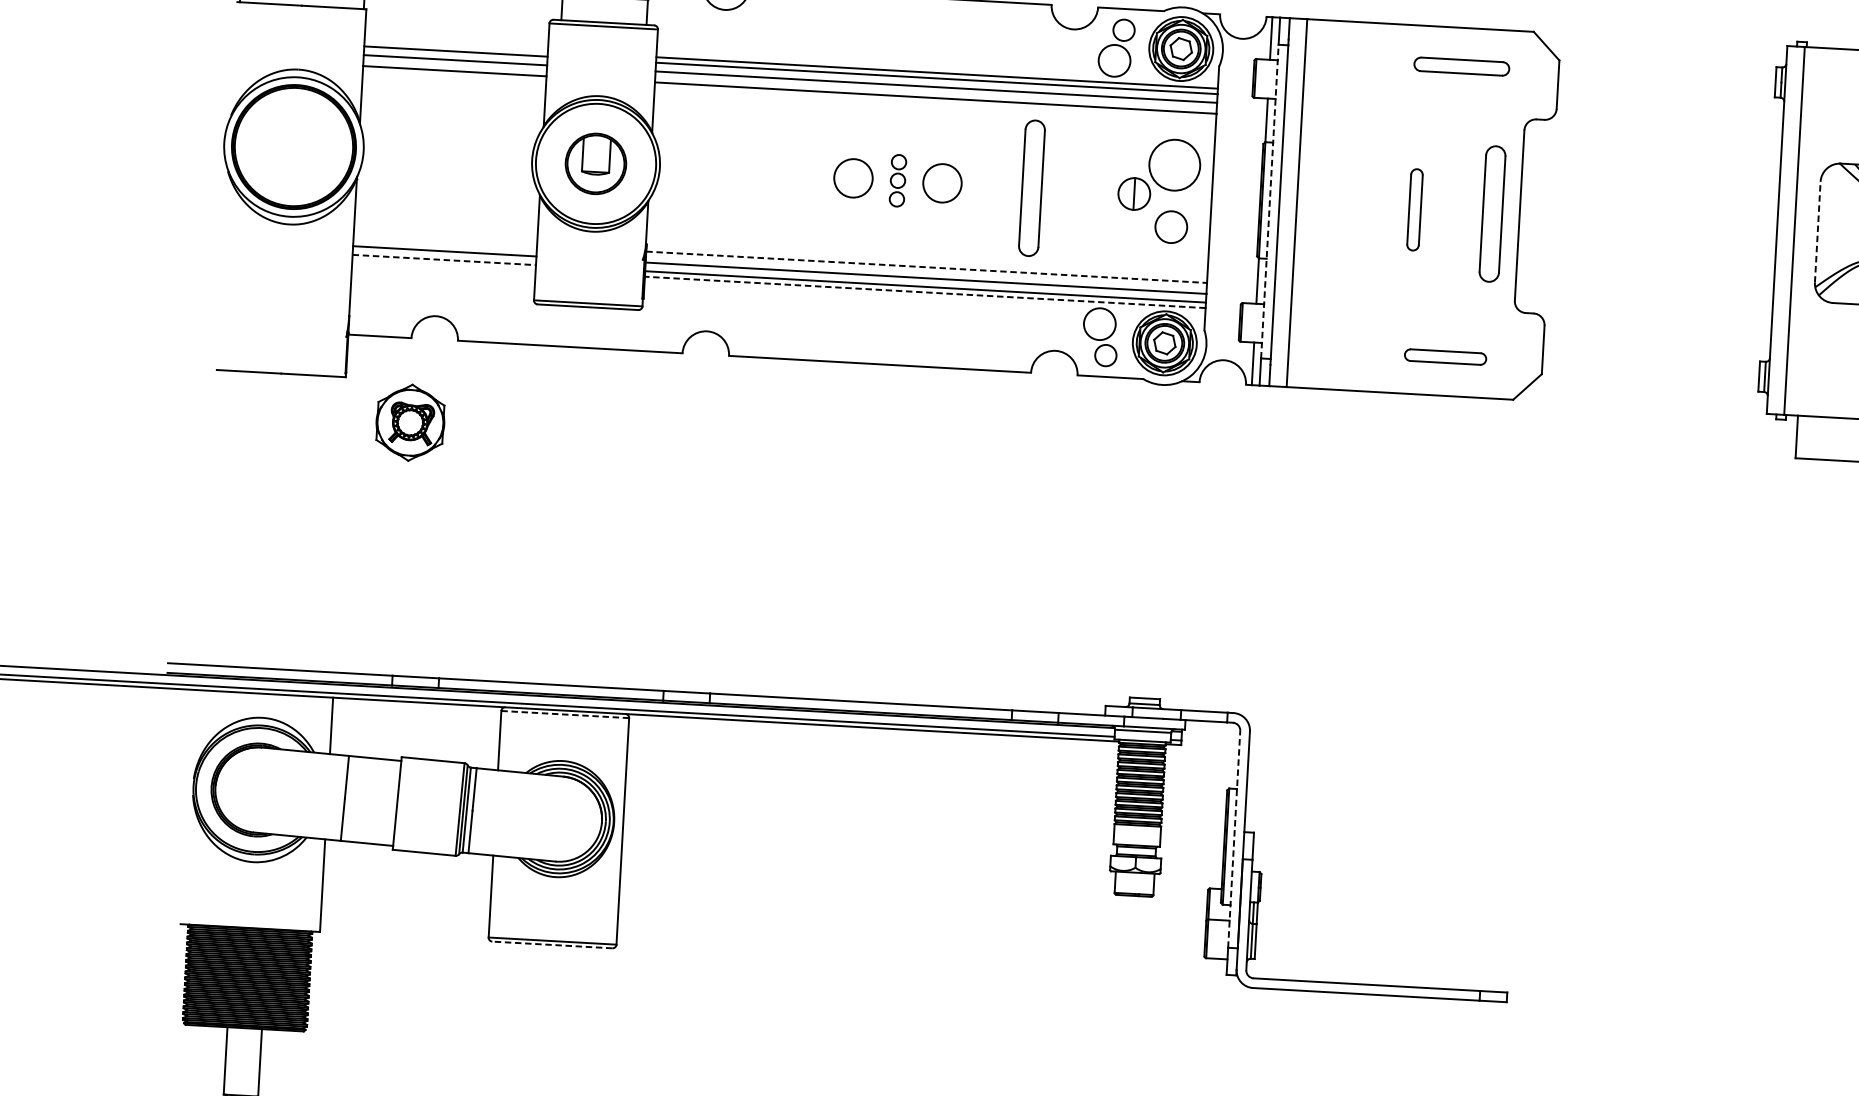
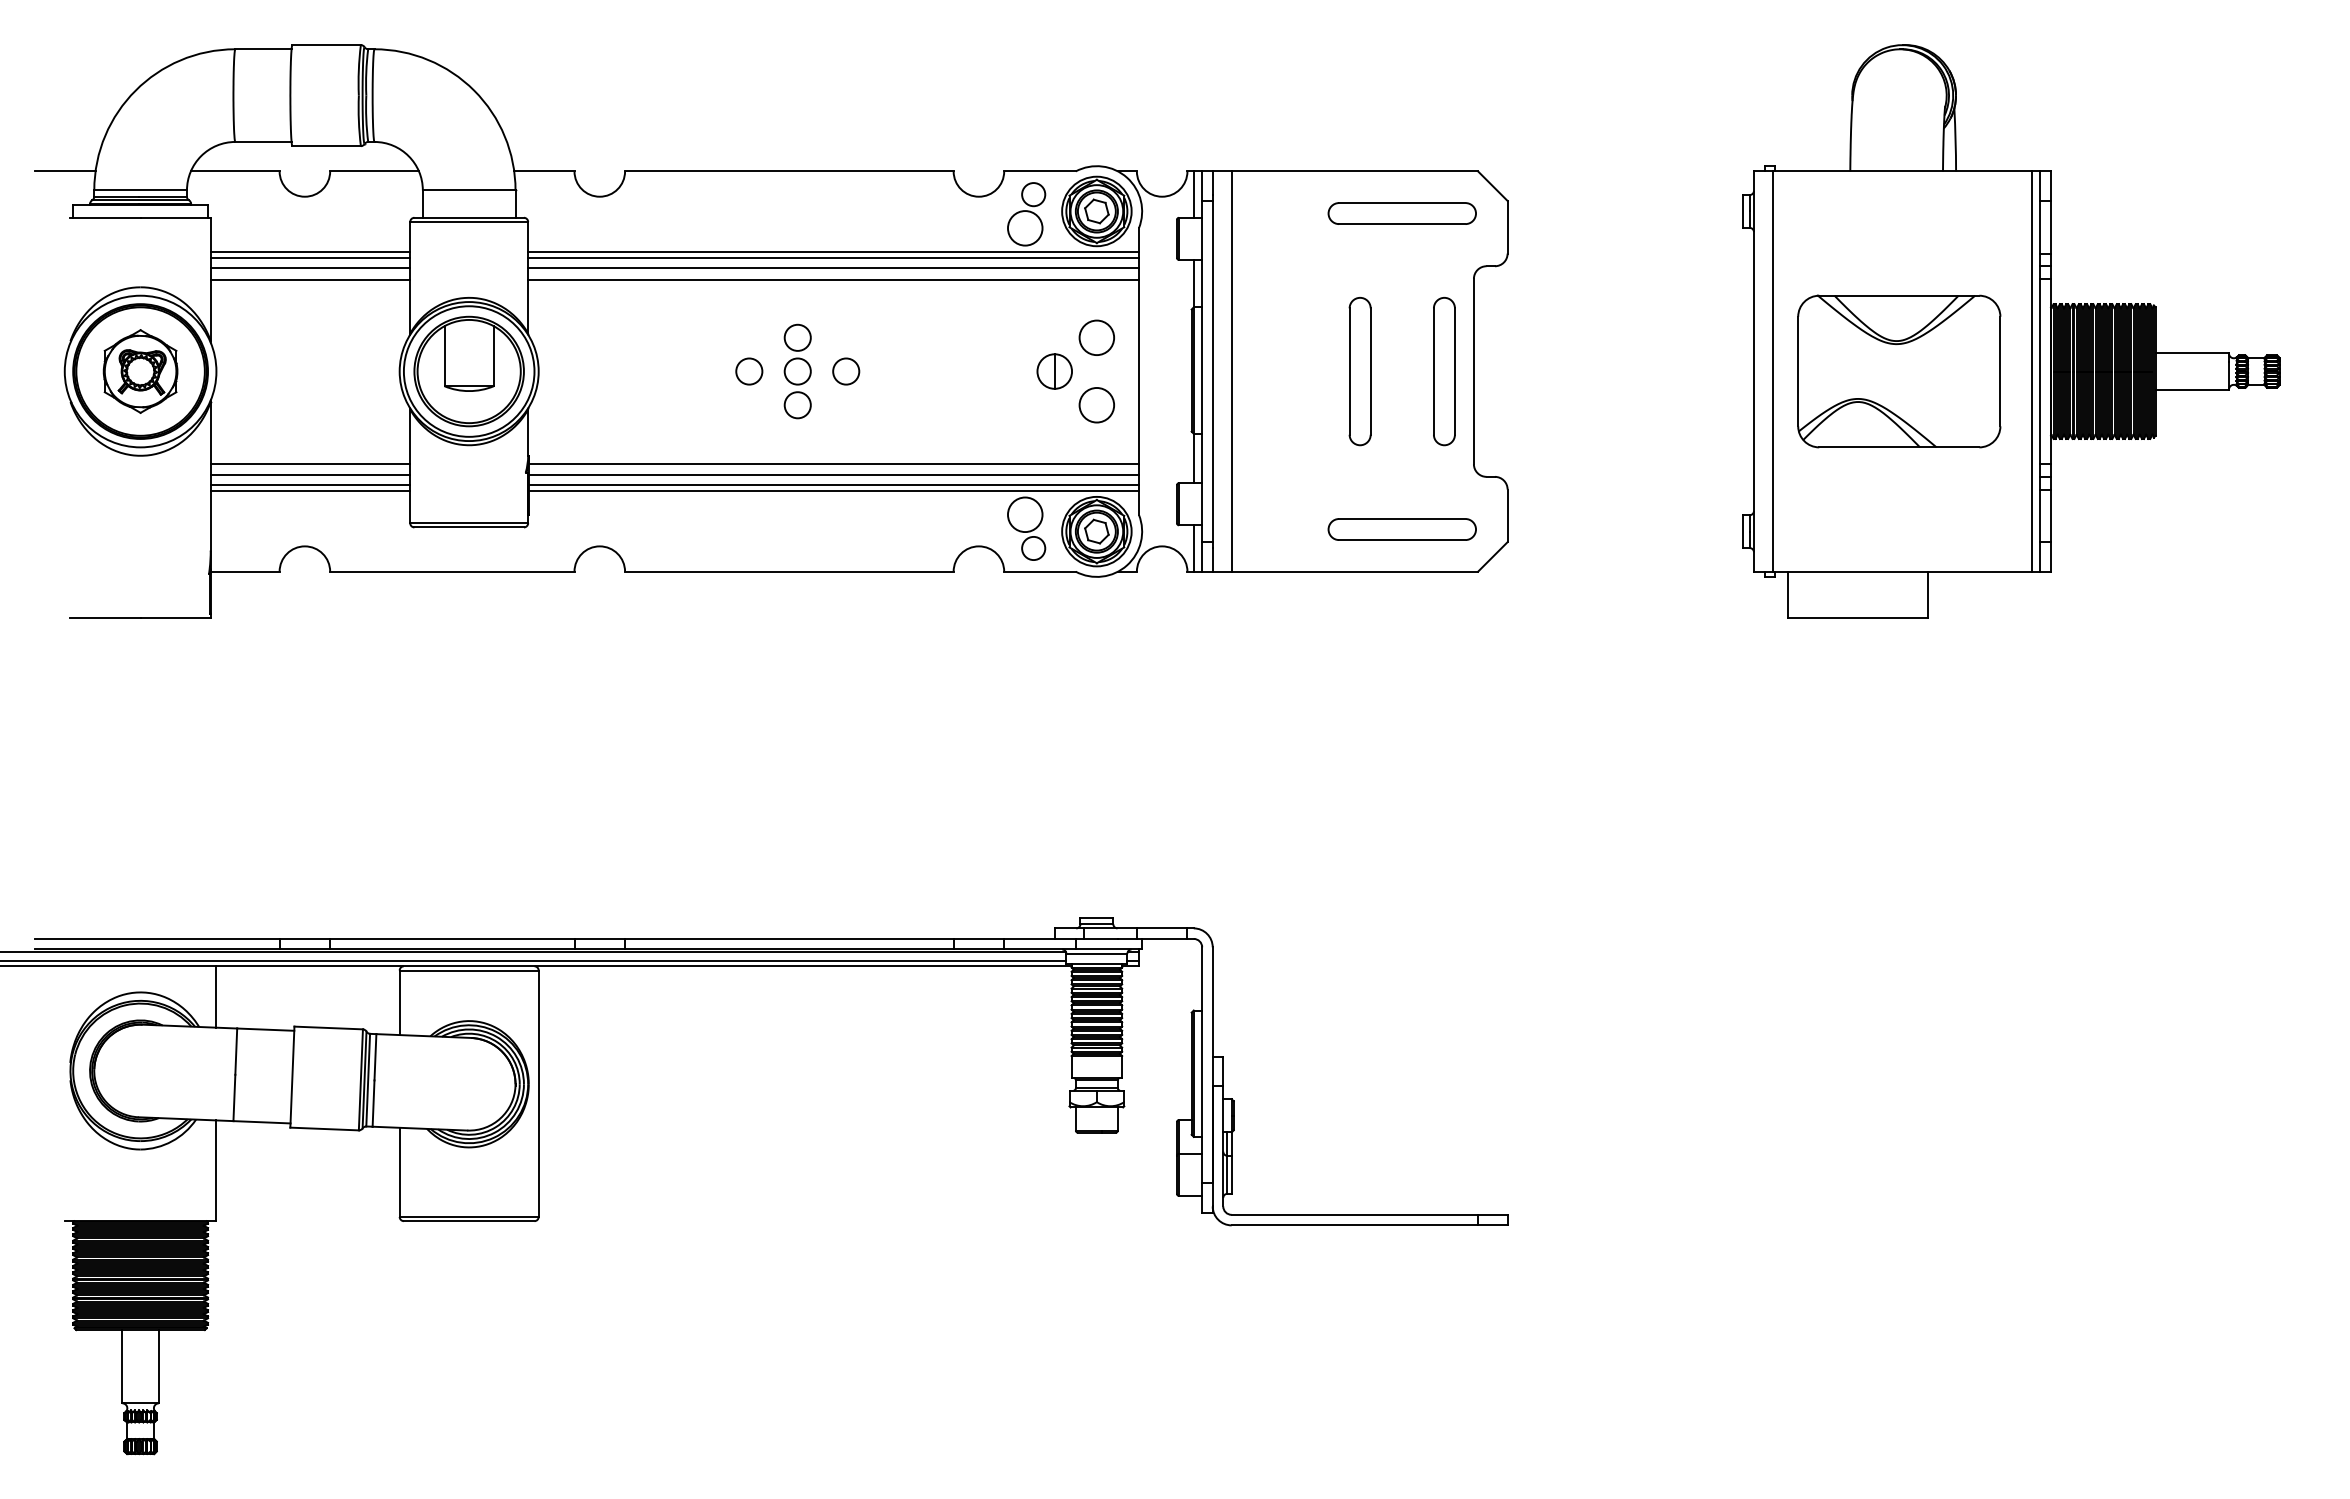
line: (456, 46) -> (310, 252), added
part: (1461, 66) -> (1401, 213), size x1.43
part: (595, 163) -> (468, 371), size x1.67
circle: (1174, 164) -> (1096, 337), size x0.62
circle: (853, 178) -> (749, 371), size x0.62
part: (897, 180) -> (797, 371), size x1.67
circle: (942, 183) -> (846, 371), size x0.62
part: (1032, 188) -> (943, 371), removed
line: (1270, 201) -> (1202, 371), dashed -> solid
part: (1414, 209) -> (1359, 371), size x1.67
line: (1818, 232) -> (1798, 371), dashed -> solid
line: (445, 240) -> (310, 463), added
line: (444, 259) -> (310, 484), dashed -> solid
line: (444, 265) -> (310, 490), added
line: (927, 267) -> (834, 463), dashed -> solid
line: (925, 292) -> (834, 490), dashed -> solid
part: (1444, 357) -> (1401, 529), size x1.67
part: (410, 422) -> (140, 371), moved
line: (565, 714) -> (469, 970), dashed -> solid
line: (1234, 839) -> (1202, 1065), dashed -> solid
line: (551, 945) -> (468, 1221), dashed -> solid

